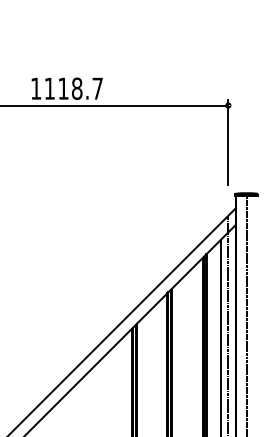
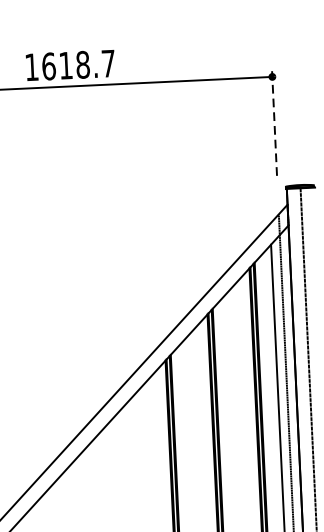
text: (49, 88) -> (48, 66), 1118.7 -> 1618.7
line: (228, 142) -> (274, 123), solid -> dashed

